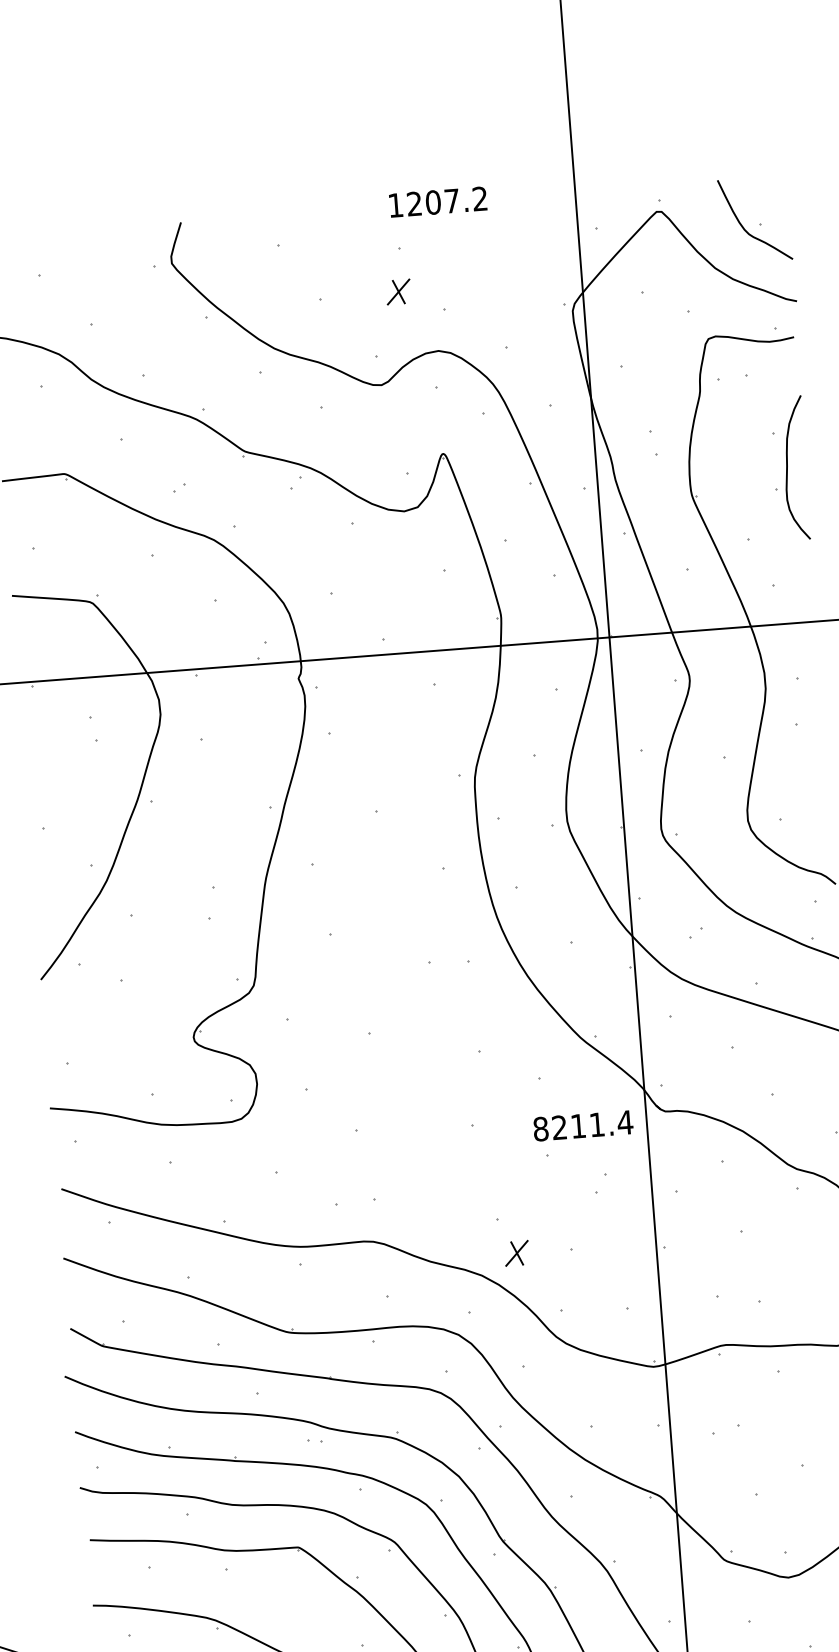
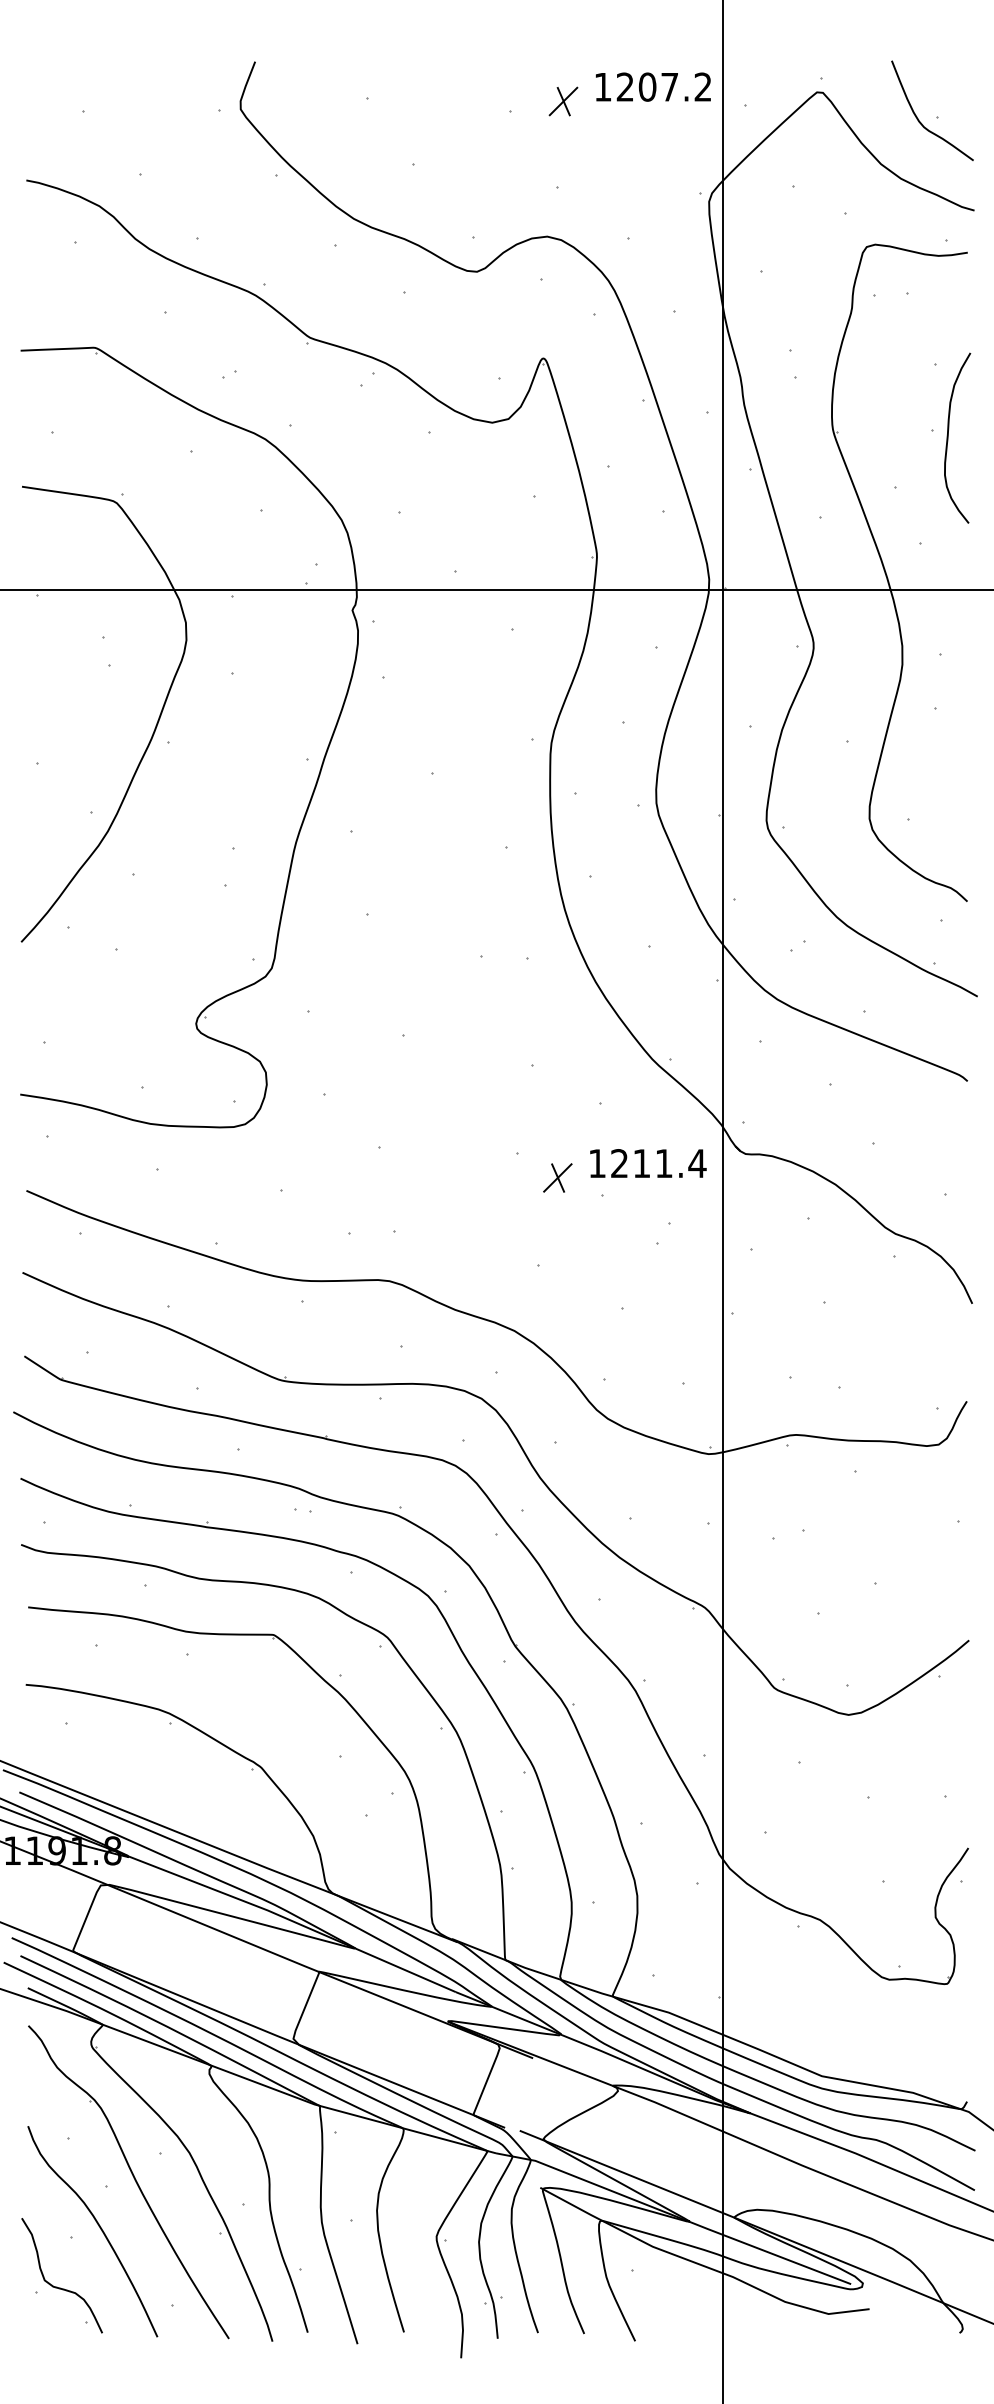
text: (438, 201) -> (653, 86), moved
part: (398, 292) -> (563, 101), moved
curve: (787, 468) -> (948, 437), moved
text: (541, 1129) -> (597, 1163), 8211.4 -> 1211.4
part: (516, 1253) -> (557, 1177), moved

